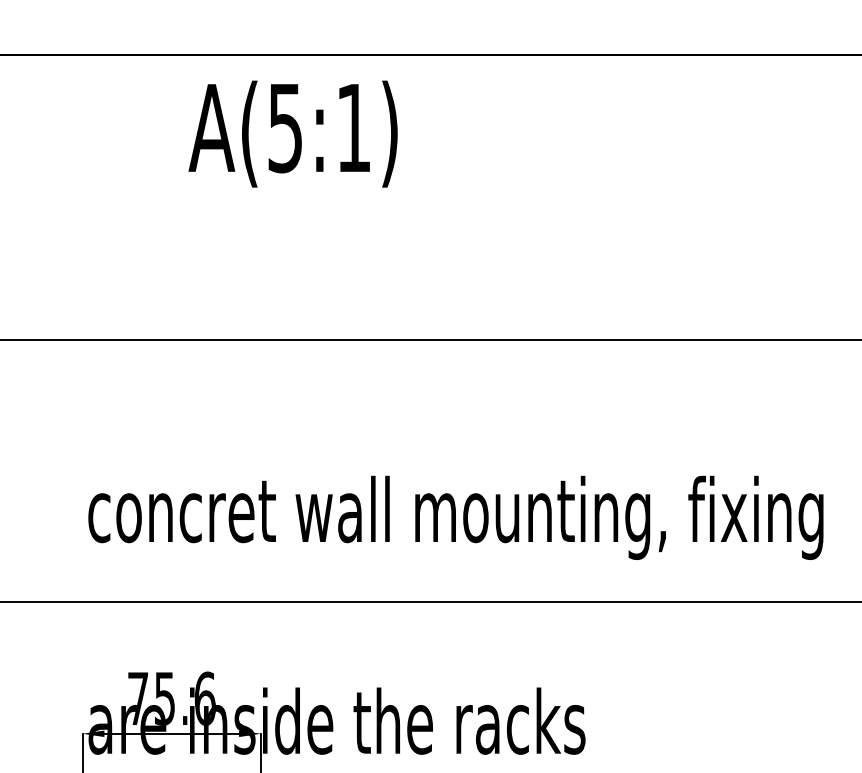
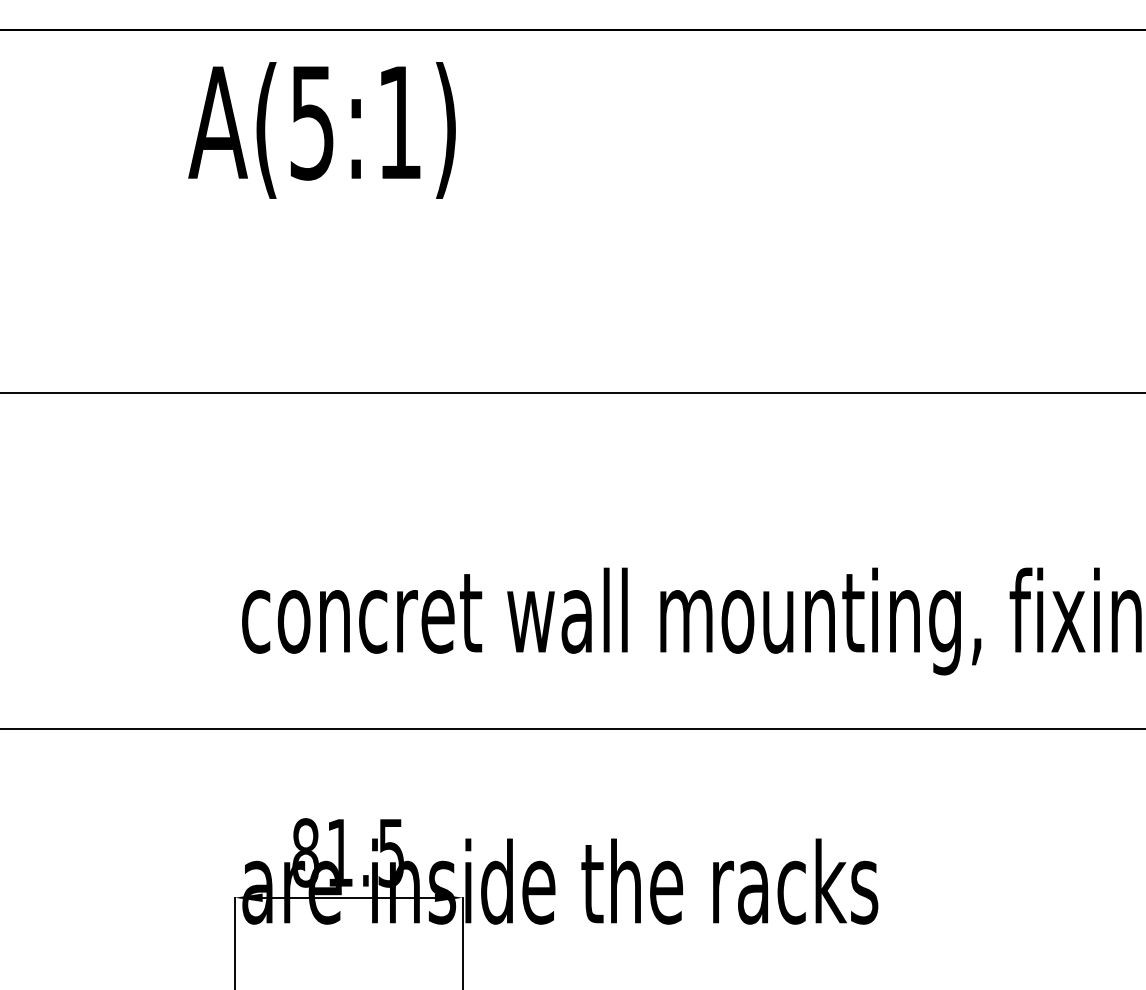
text: (292, 134) -> (321, 130), moved
text: (171, 698) -> (348, 852), 75.6 -> 81.5

